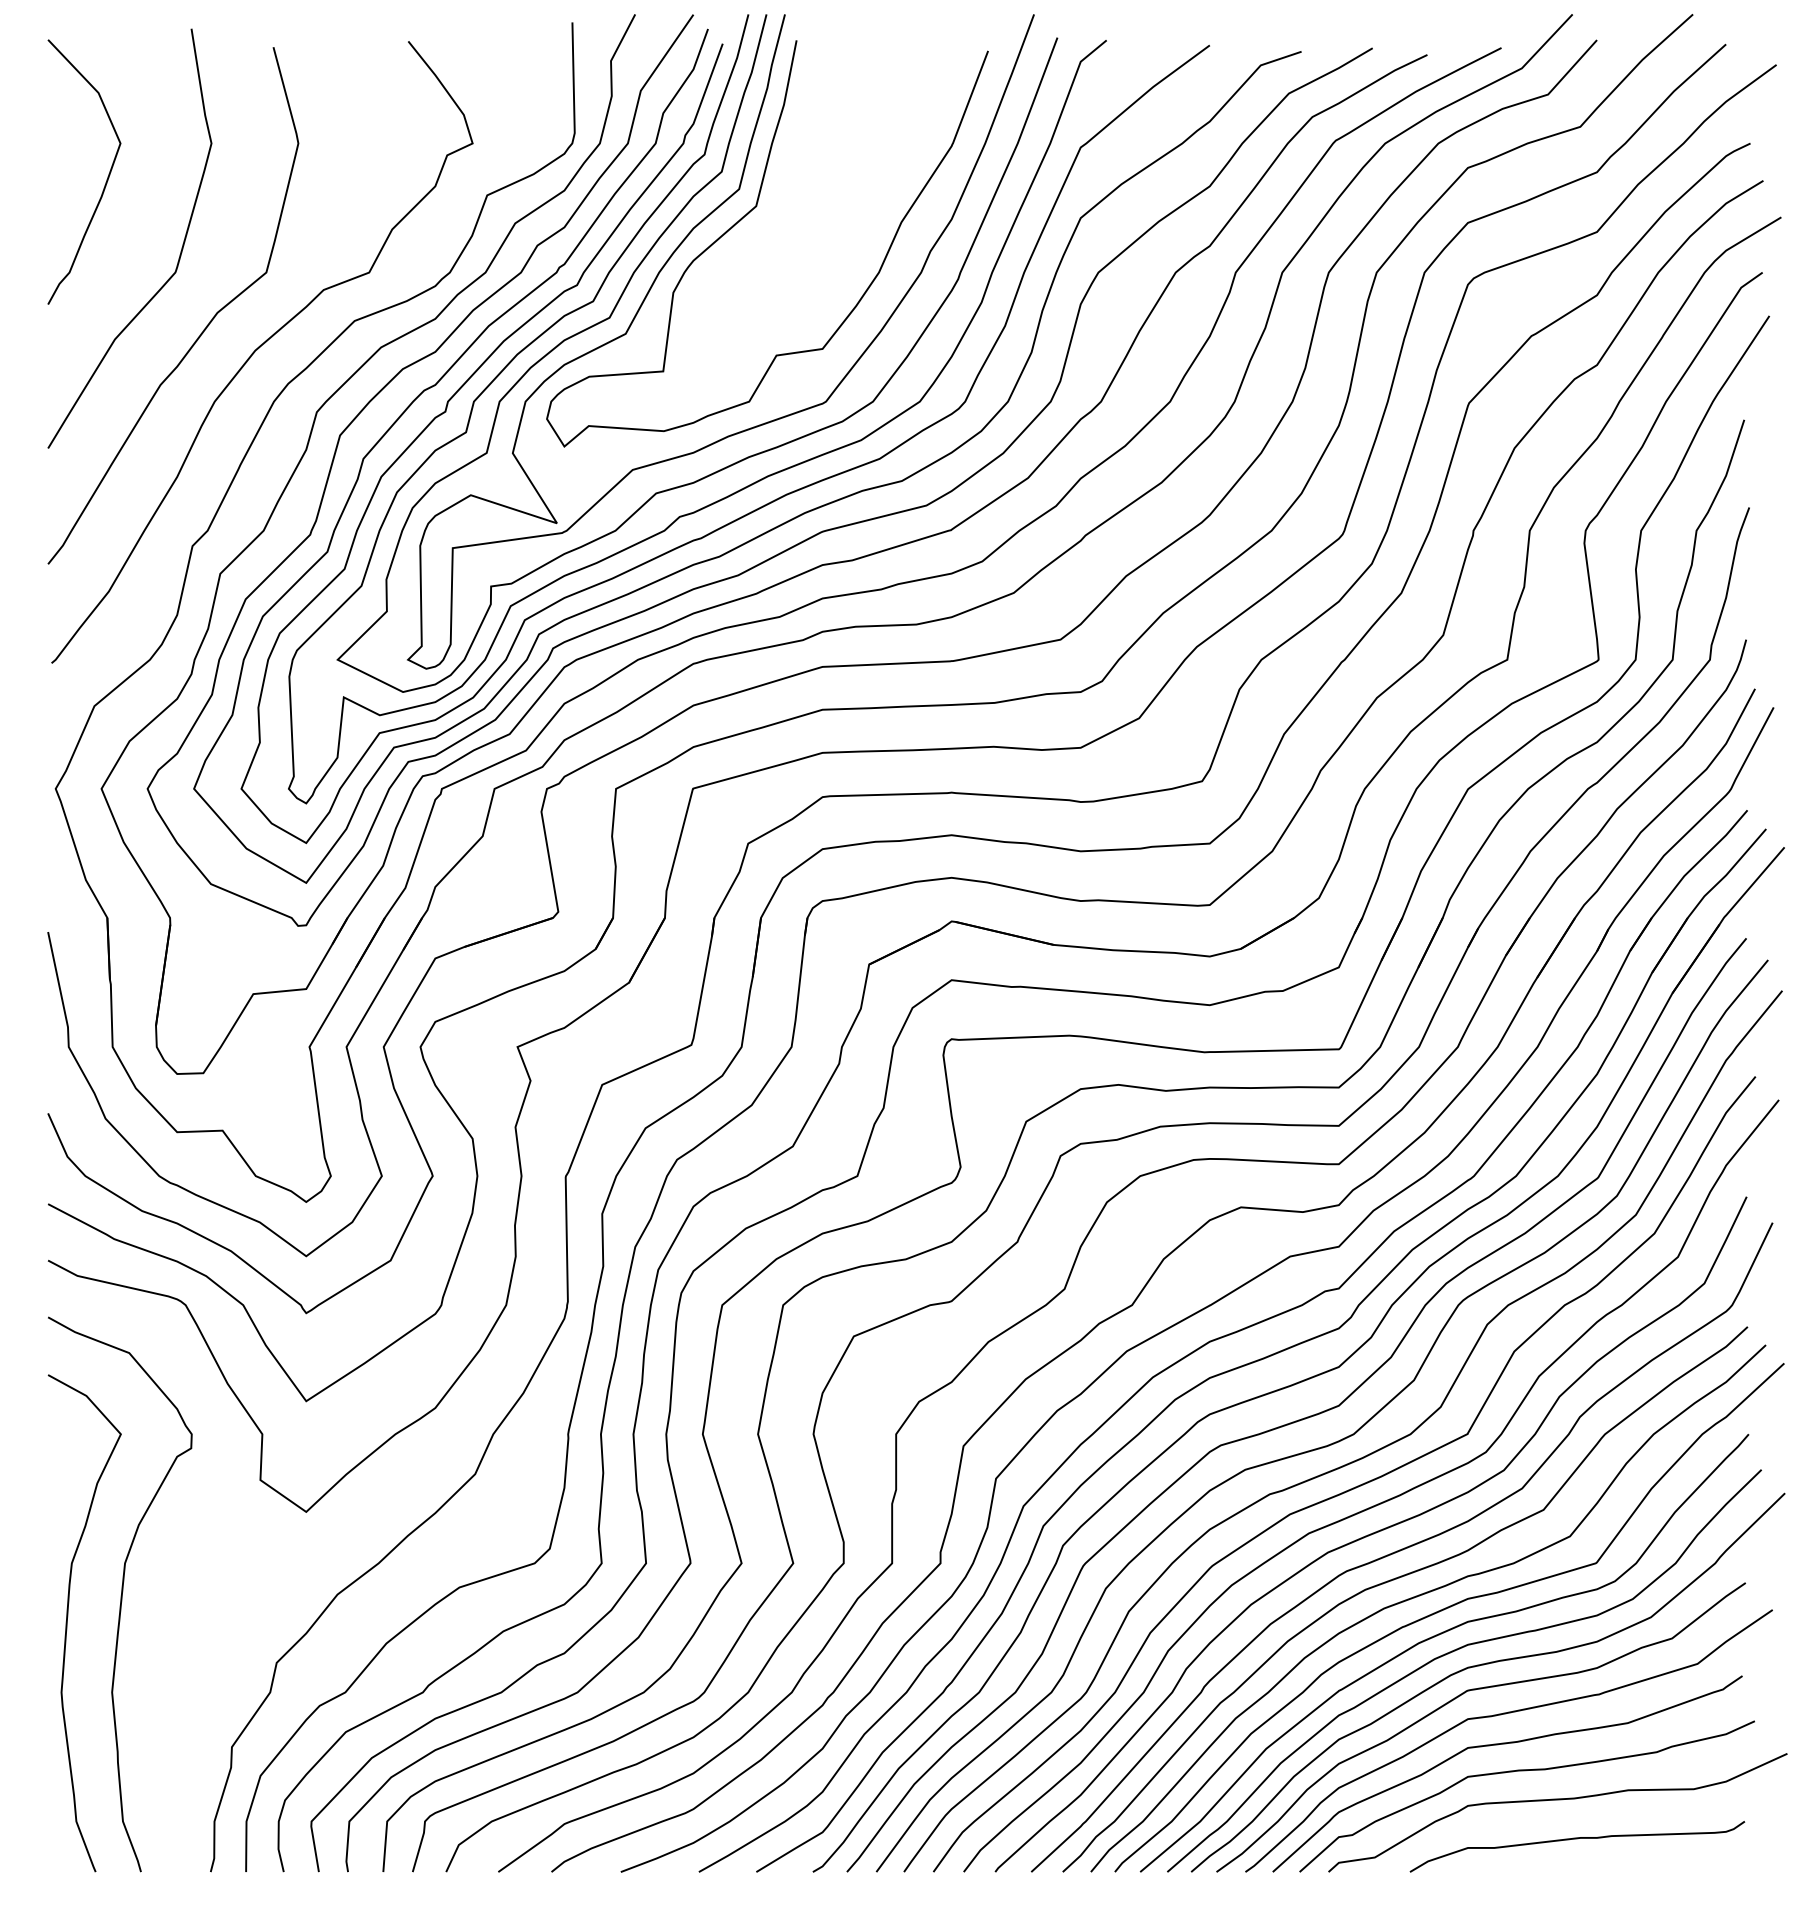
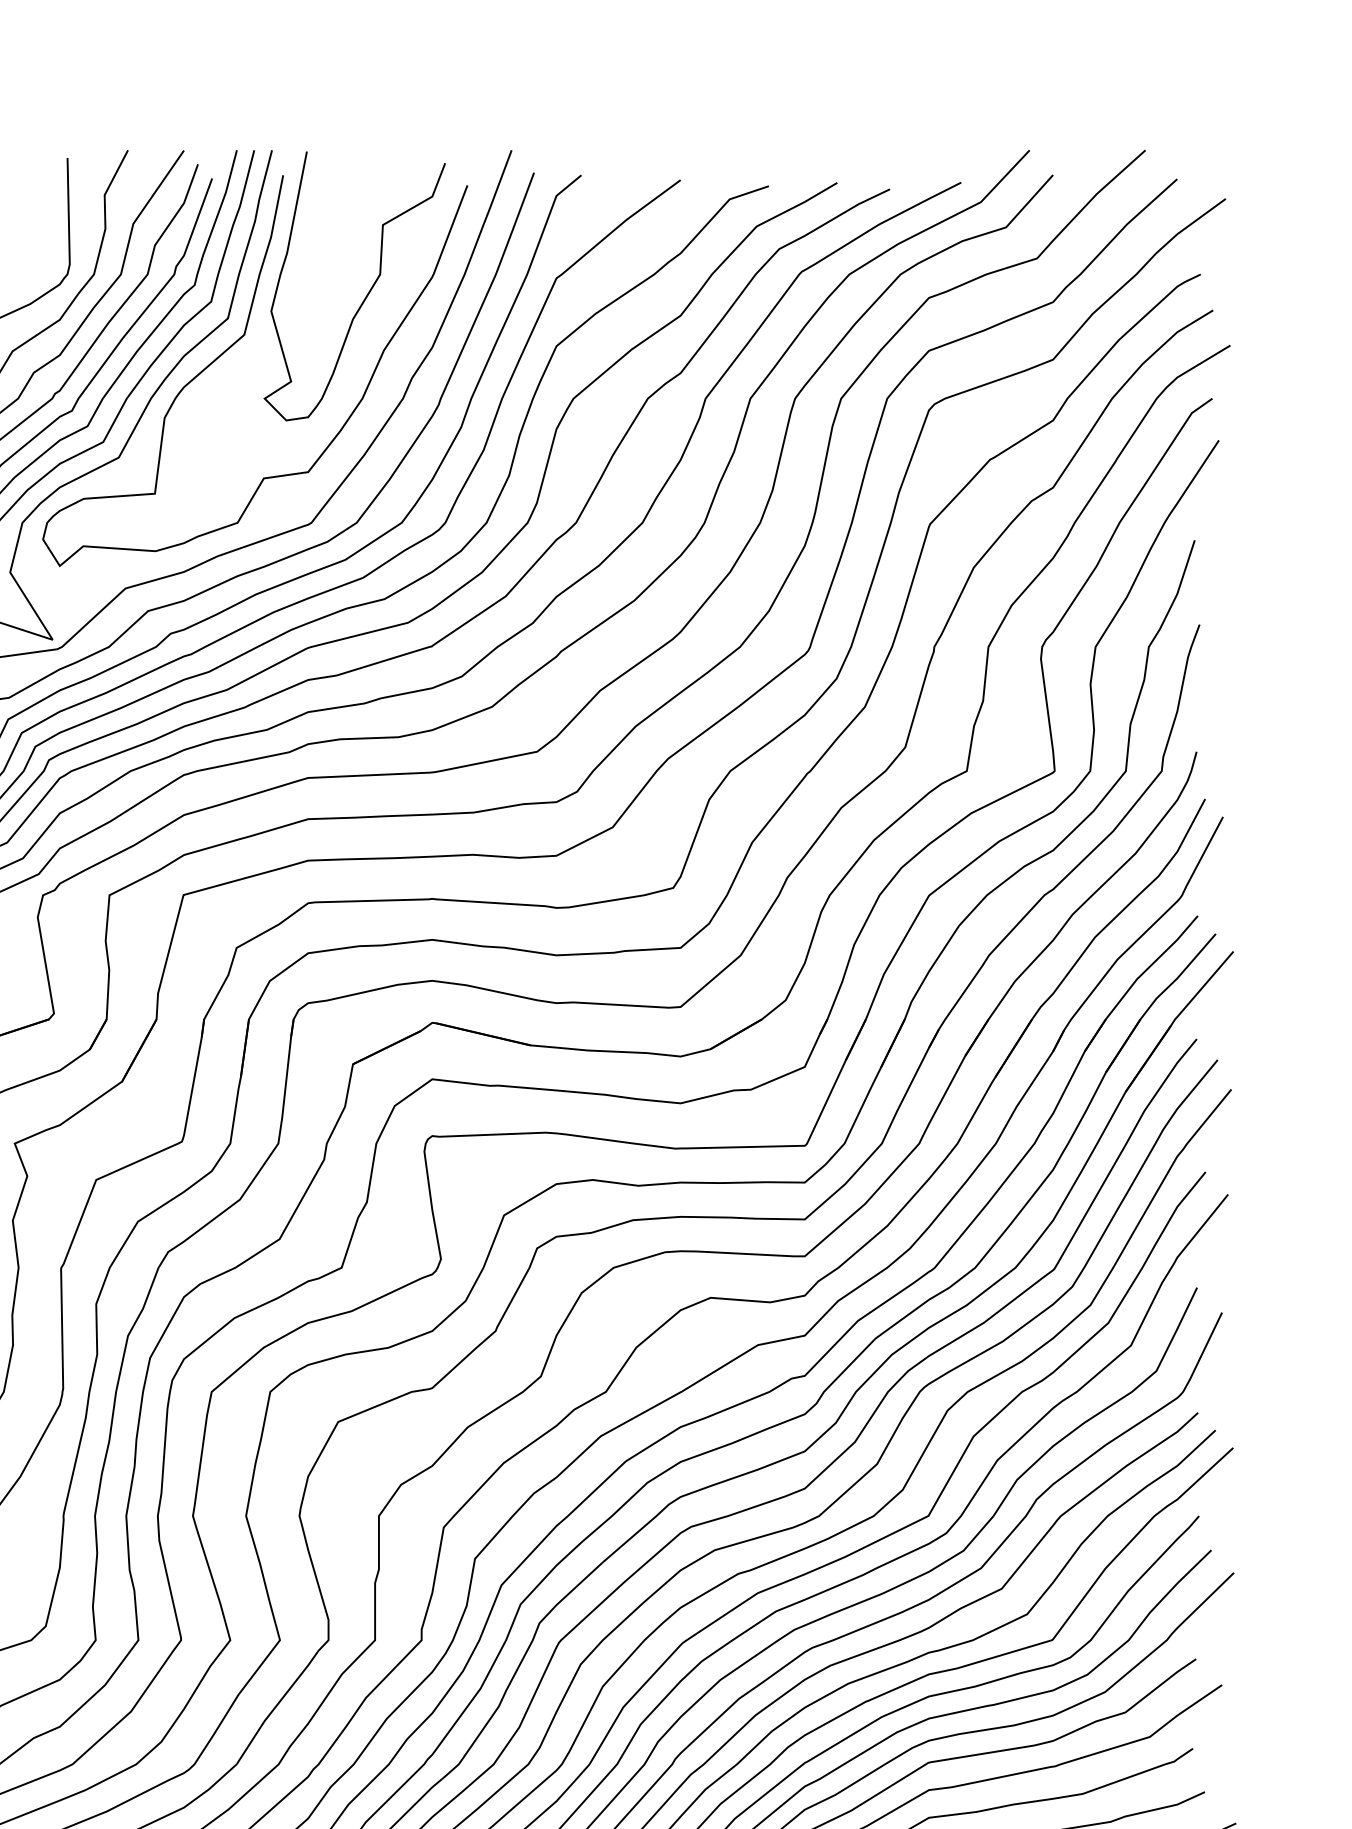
curve: (884, 162) -> (367, 292), added

